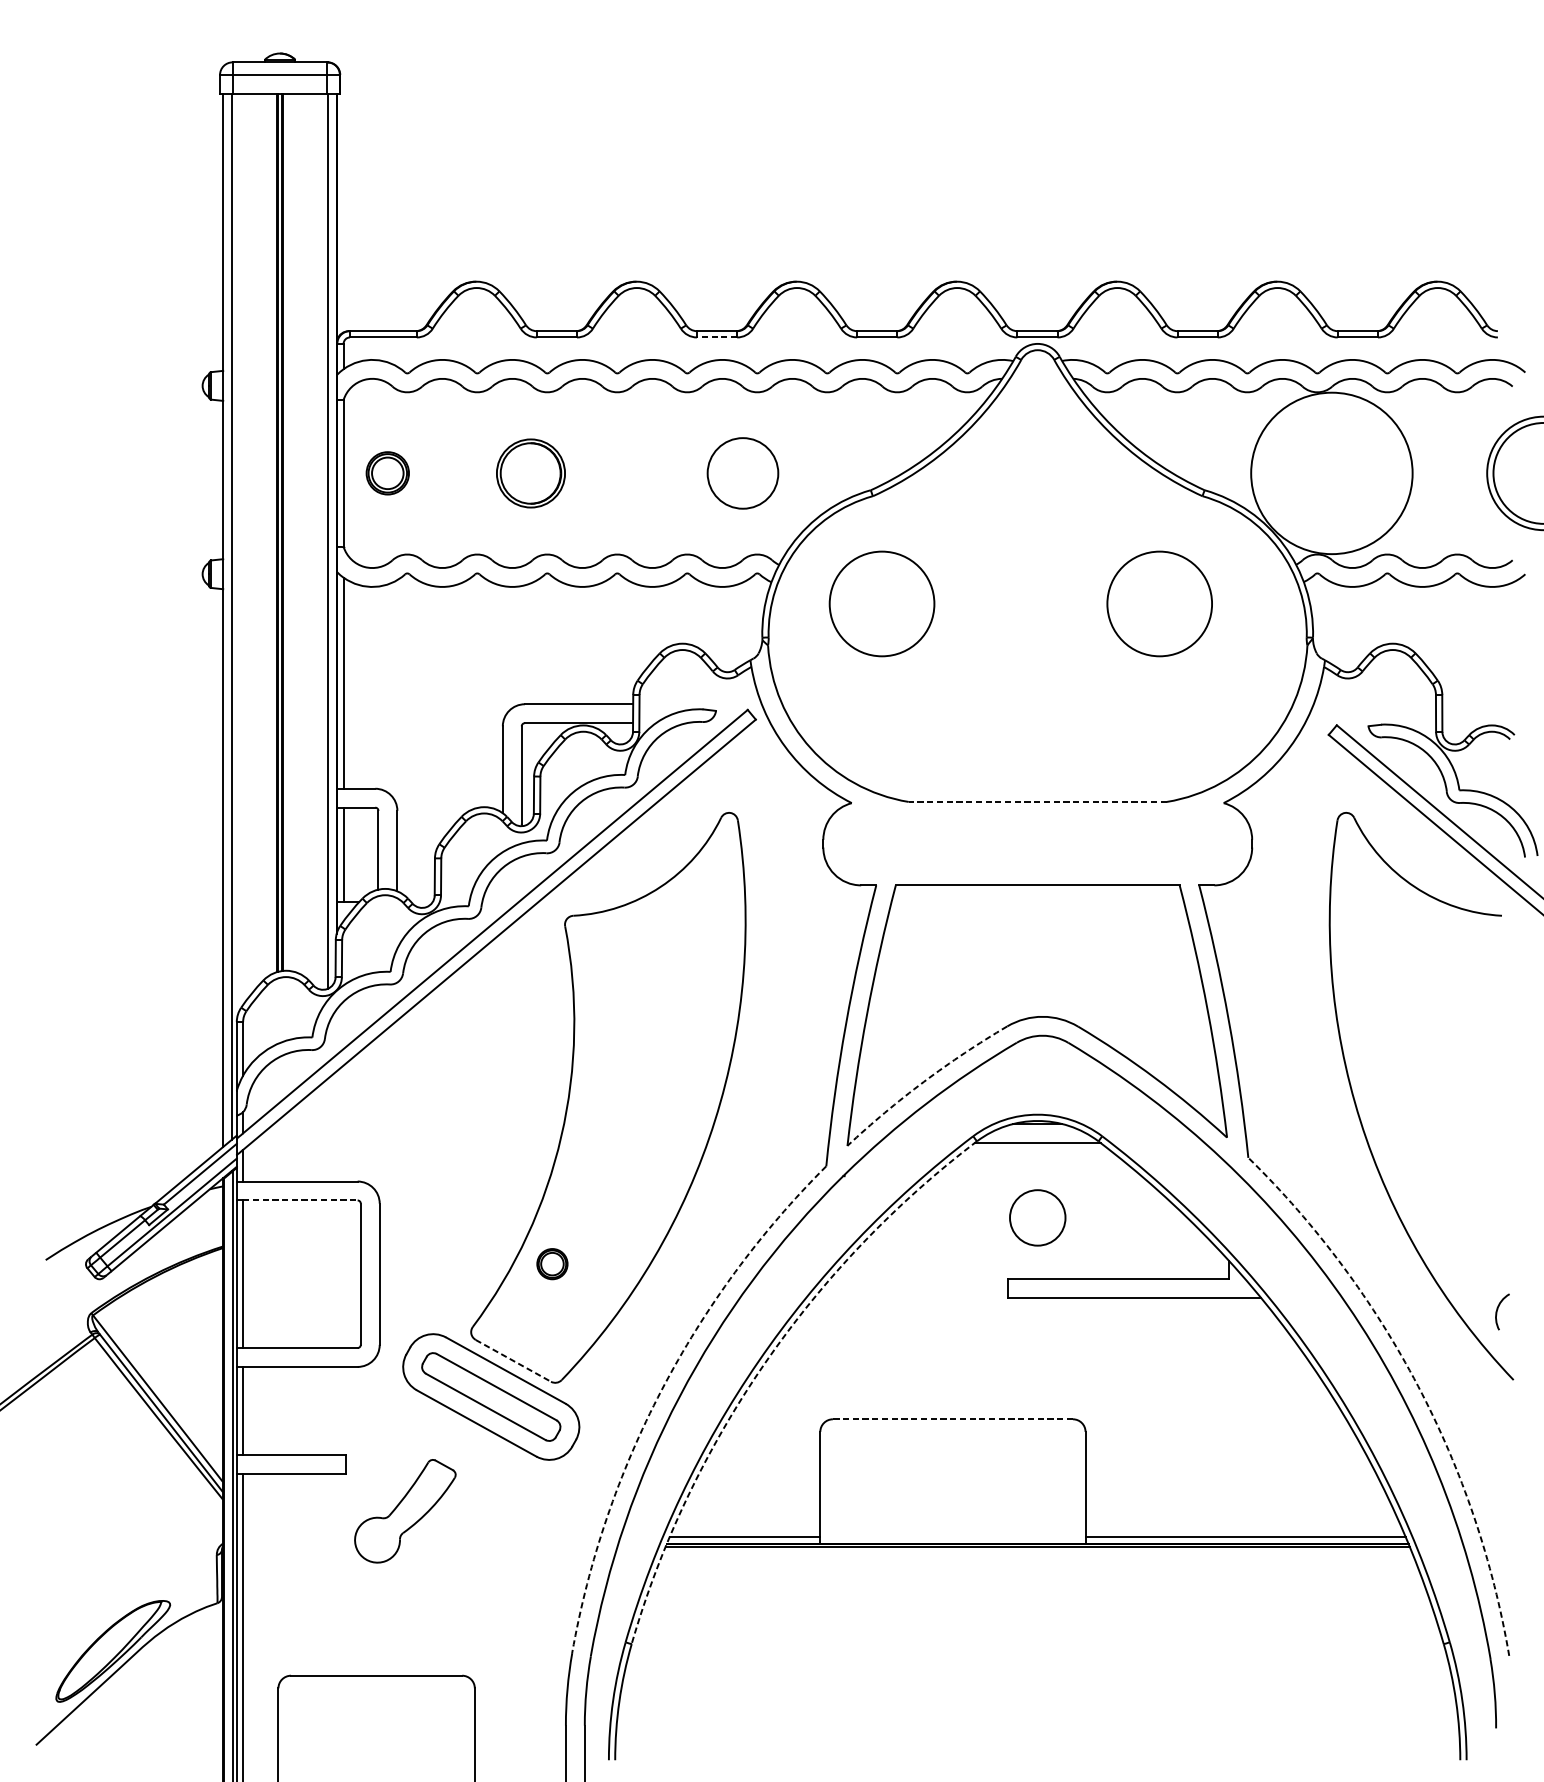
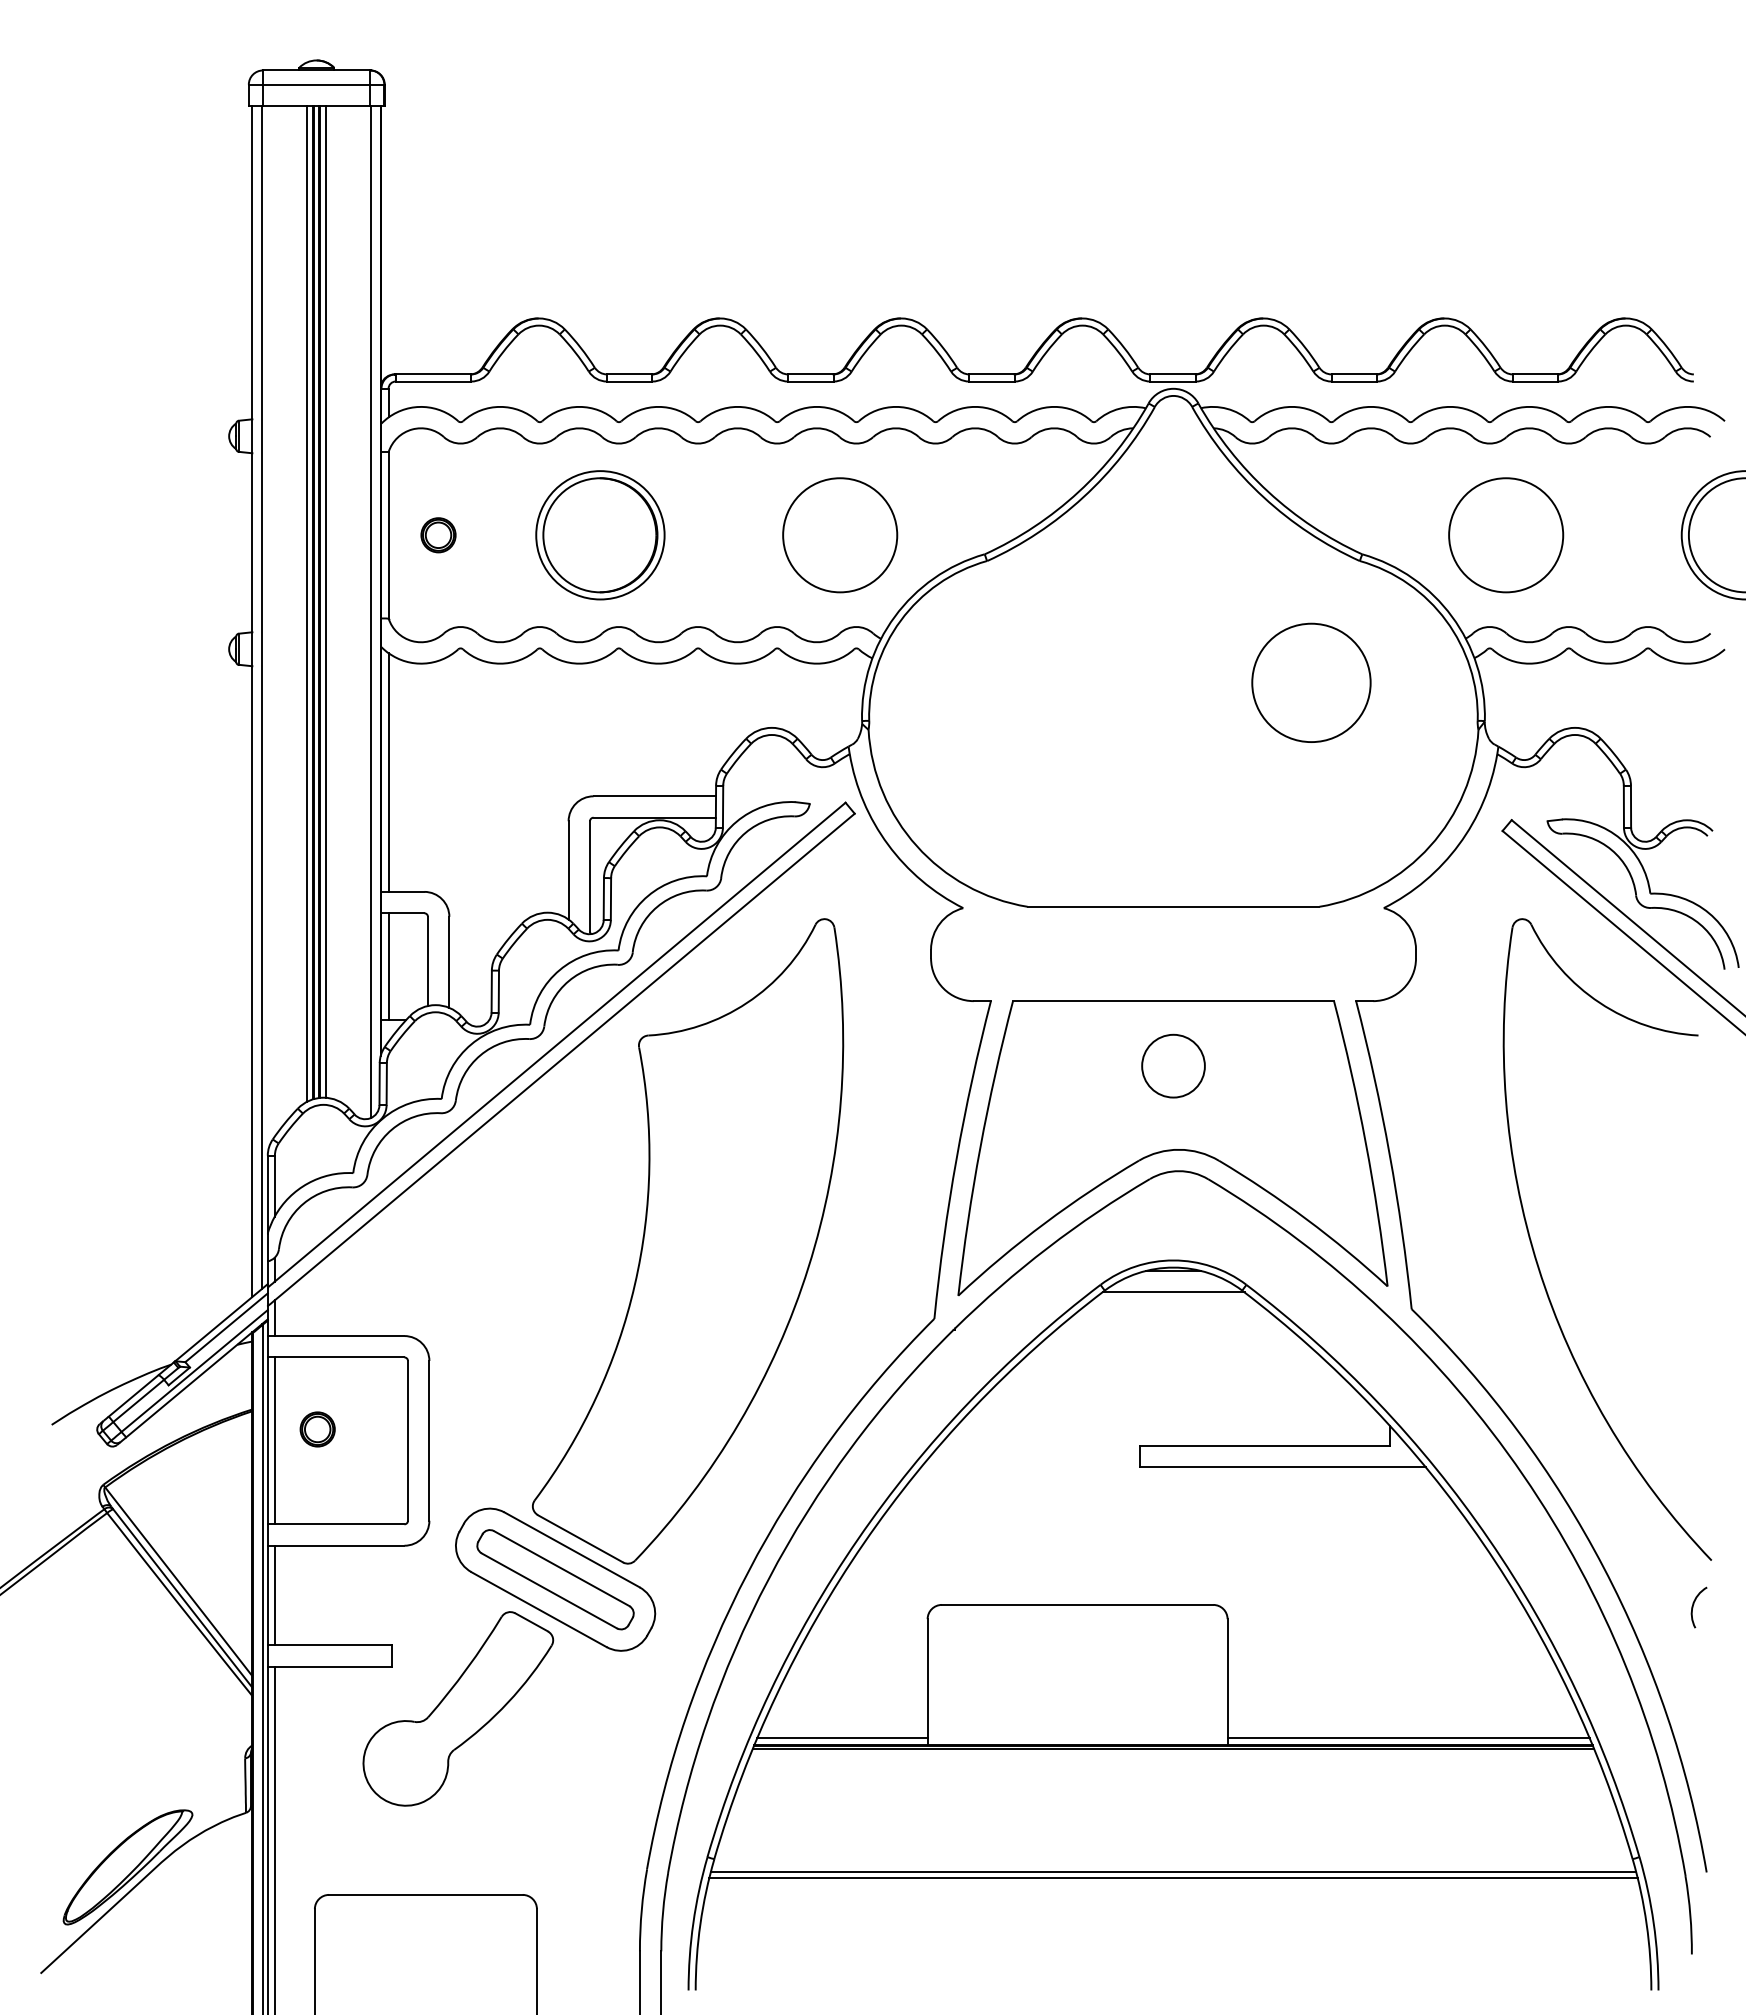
line: (716, 337) -> (810, 381), dashed -> solid
part: (387, 473) -> (438, 535), size x0.71
part: (531, 473) -> (600, 535), size x1.67
circle: (743, 473) -> (840, 535), size x1.43
circle: (1332, 473) -> (1506, 535), size x0.62
line: (287, 531) -> (325, 601), added
line: (271, 533) -> (307, 603), added
circle: (882, 603) -> (997, 682), removed
line: (1037, 801) -> (1173, 906), dashed -> solid
arc: (923, 1082) -> (1044, 1223), dashed -> solid
line: (300, 1200) -> (339, 1357), dashed -> solid
circle: (1037, 1217) -> (1173, 1065), moved
part: (552, 1264) -> (317, 1429), moved
arc: (1498, 1309) -> (1694, 1604), moved
line: (513, 1360) -> (580, 1538), dashed -> solid
arc: (763, 1364) -> (863, 1543), dashed -> solid
arc: (1417, 1386) -> (1603, 1567), dashed -> solid
arc: (661, 1389) -> (748, 1571), dashed -> solid
line: (952, 1418) -> (1077, 1604), dashed -> solid
part: (405, 1510) -> (458, 1708), size x1.67
line: (1037, 1655) -> (1173, 1871), added
line: (1037, 1660) -> (1173, 1877), added

